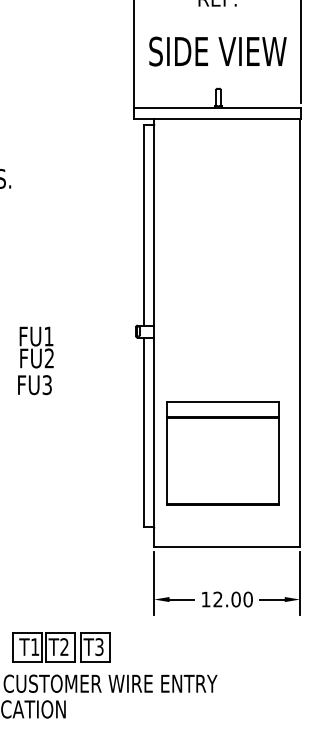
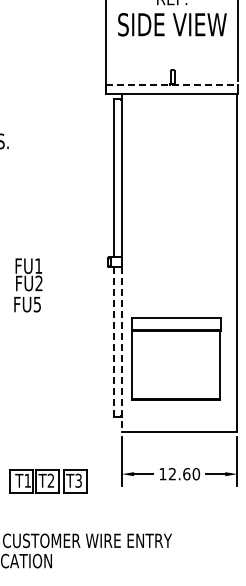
text: (218, 51) -> (172, 24), moved
line: (218, 108) -> (172, 85), solid -> dashed
text: (47, 383) -> (37, 303), FU3 -> FU5
line: (143, 433) -> (113, 342), solid -> dashed
line: (154, 441) -> (122, 349), solid -> dashed
text: (235, 598) -> (186, 473), 12.00 -> 12.60
part: (61, 647) -> (48, 481), moved

